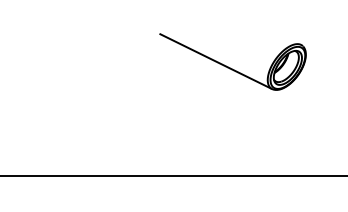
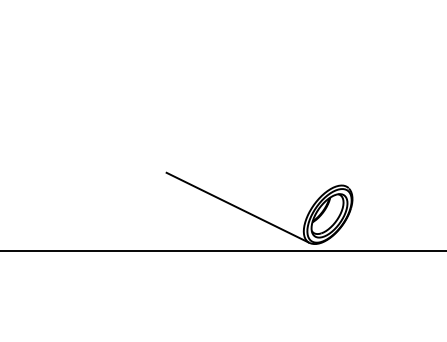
part: (230, 67) -> (256, 215), moved

